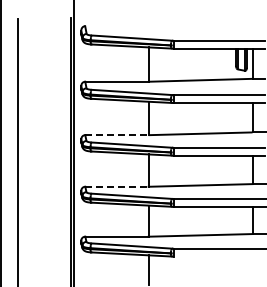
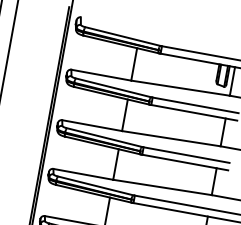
line: (116, 135) -> (91, 125), dashed -> solid
line: (116, 186) -> (82, 174), dashed -> solid

